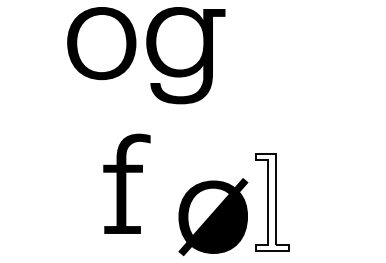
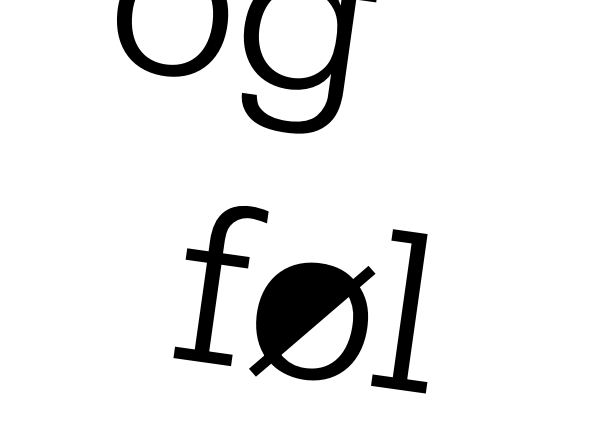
part: (126, 183) -> (219, 282), moved
fill: (271, 202) -> (408, 310), added

